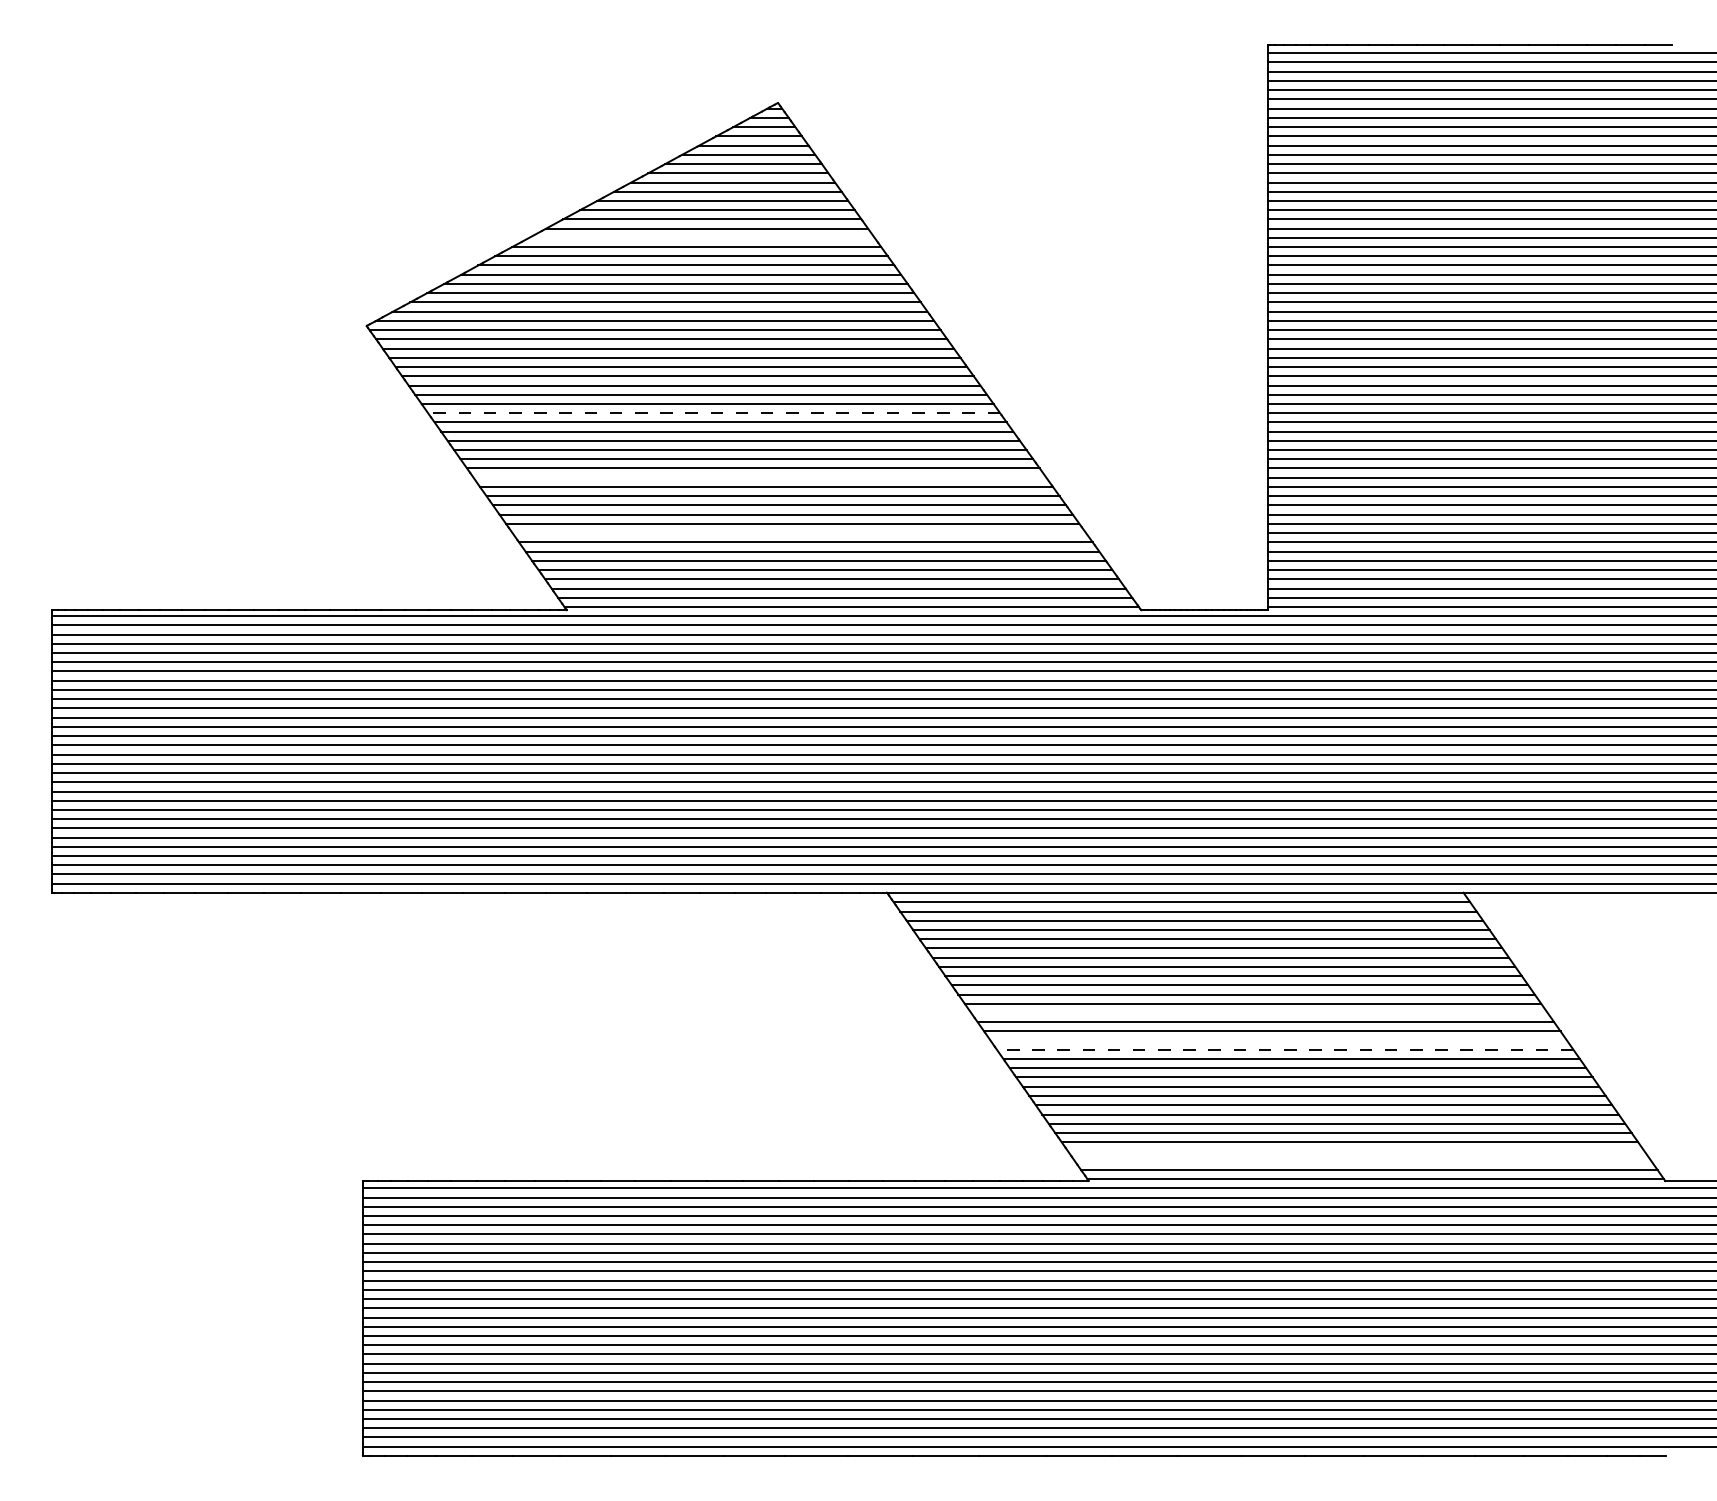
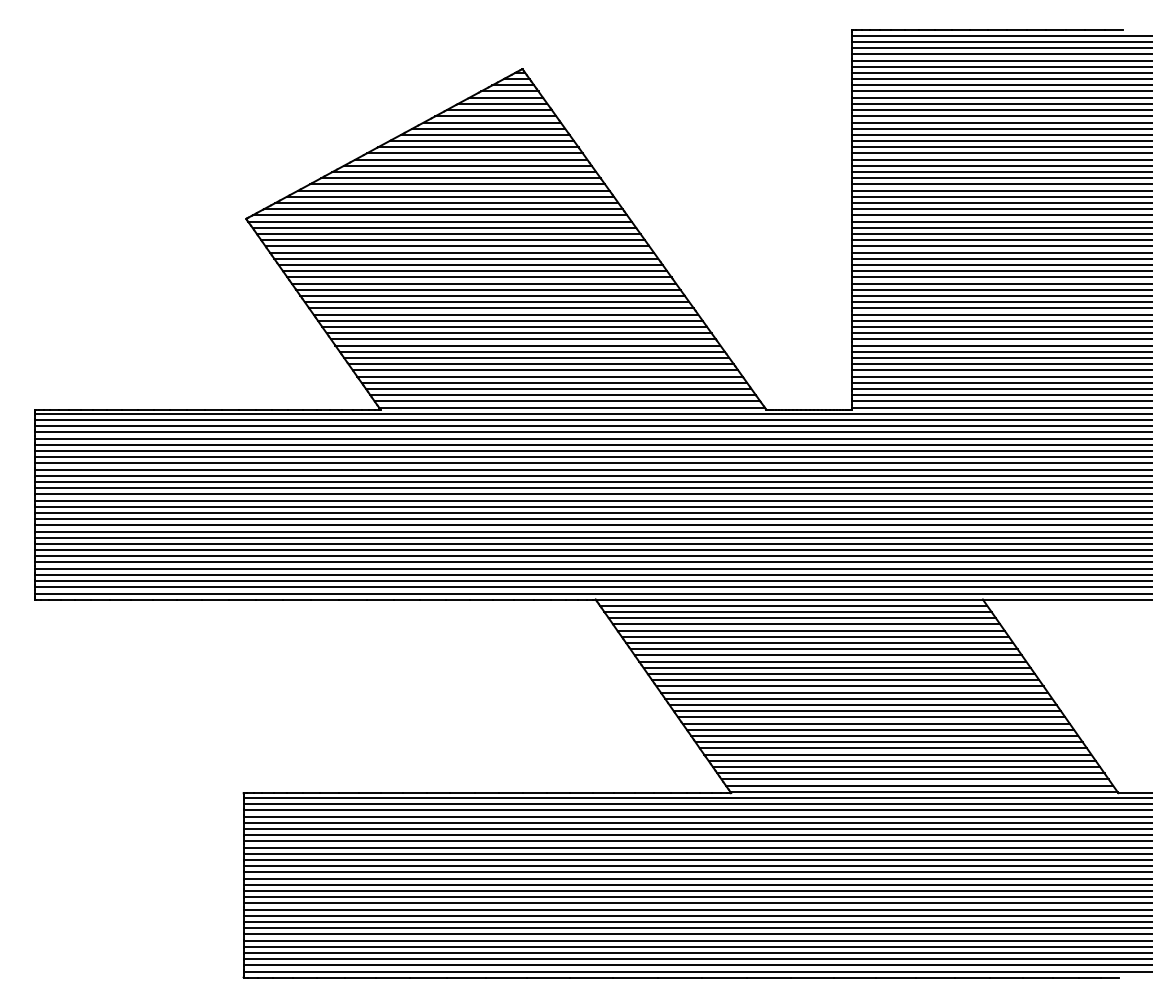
line: (702, 237) -> (471, 159), added
line: (714, 413) -> (479, 277), dashed -> solid
line: (760, 477) -> (510, 320), added
line: (798, 532) -> (536, 357), added
line: (1259, 1013) -> (845, 680), added
line: (1278, 1040) -> (858, 698), added
line: (1285, 1050) -> (863, 705), dashed -> solid
line: (1355, 1151) -> (910, 773), added
line: (1361, 1160) -> (914, 779), added

